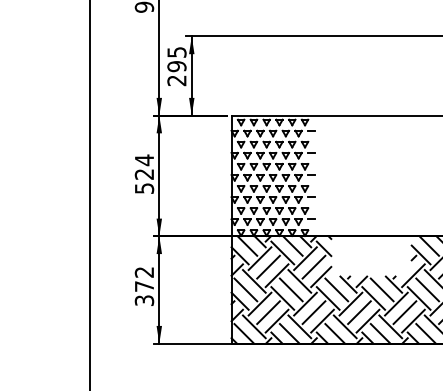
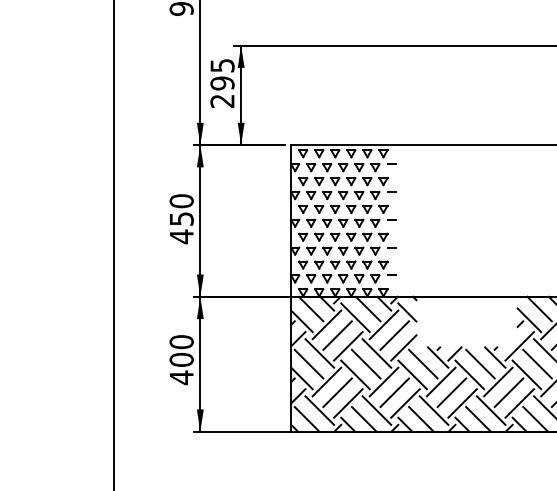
text: (144, 174) -> (181, 219), 524 -> 450
text: (144, 286) -> (181, 359), 372 -> 400

